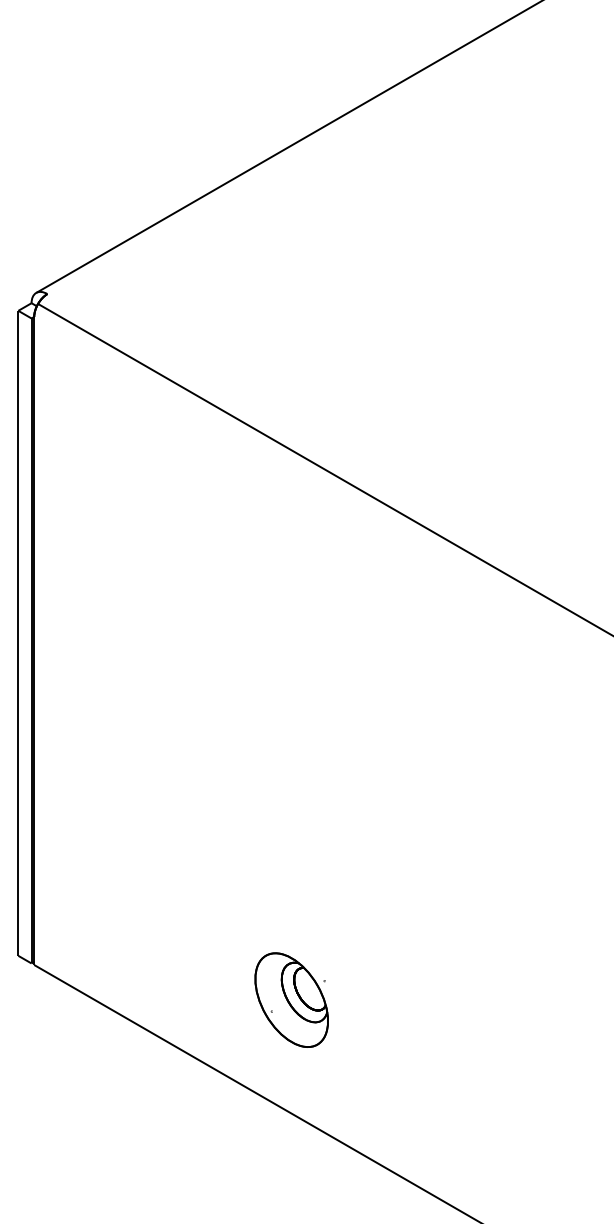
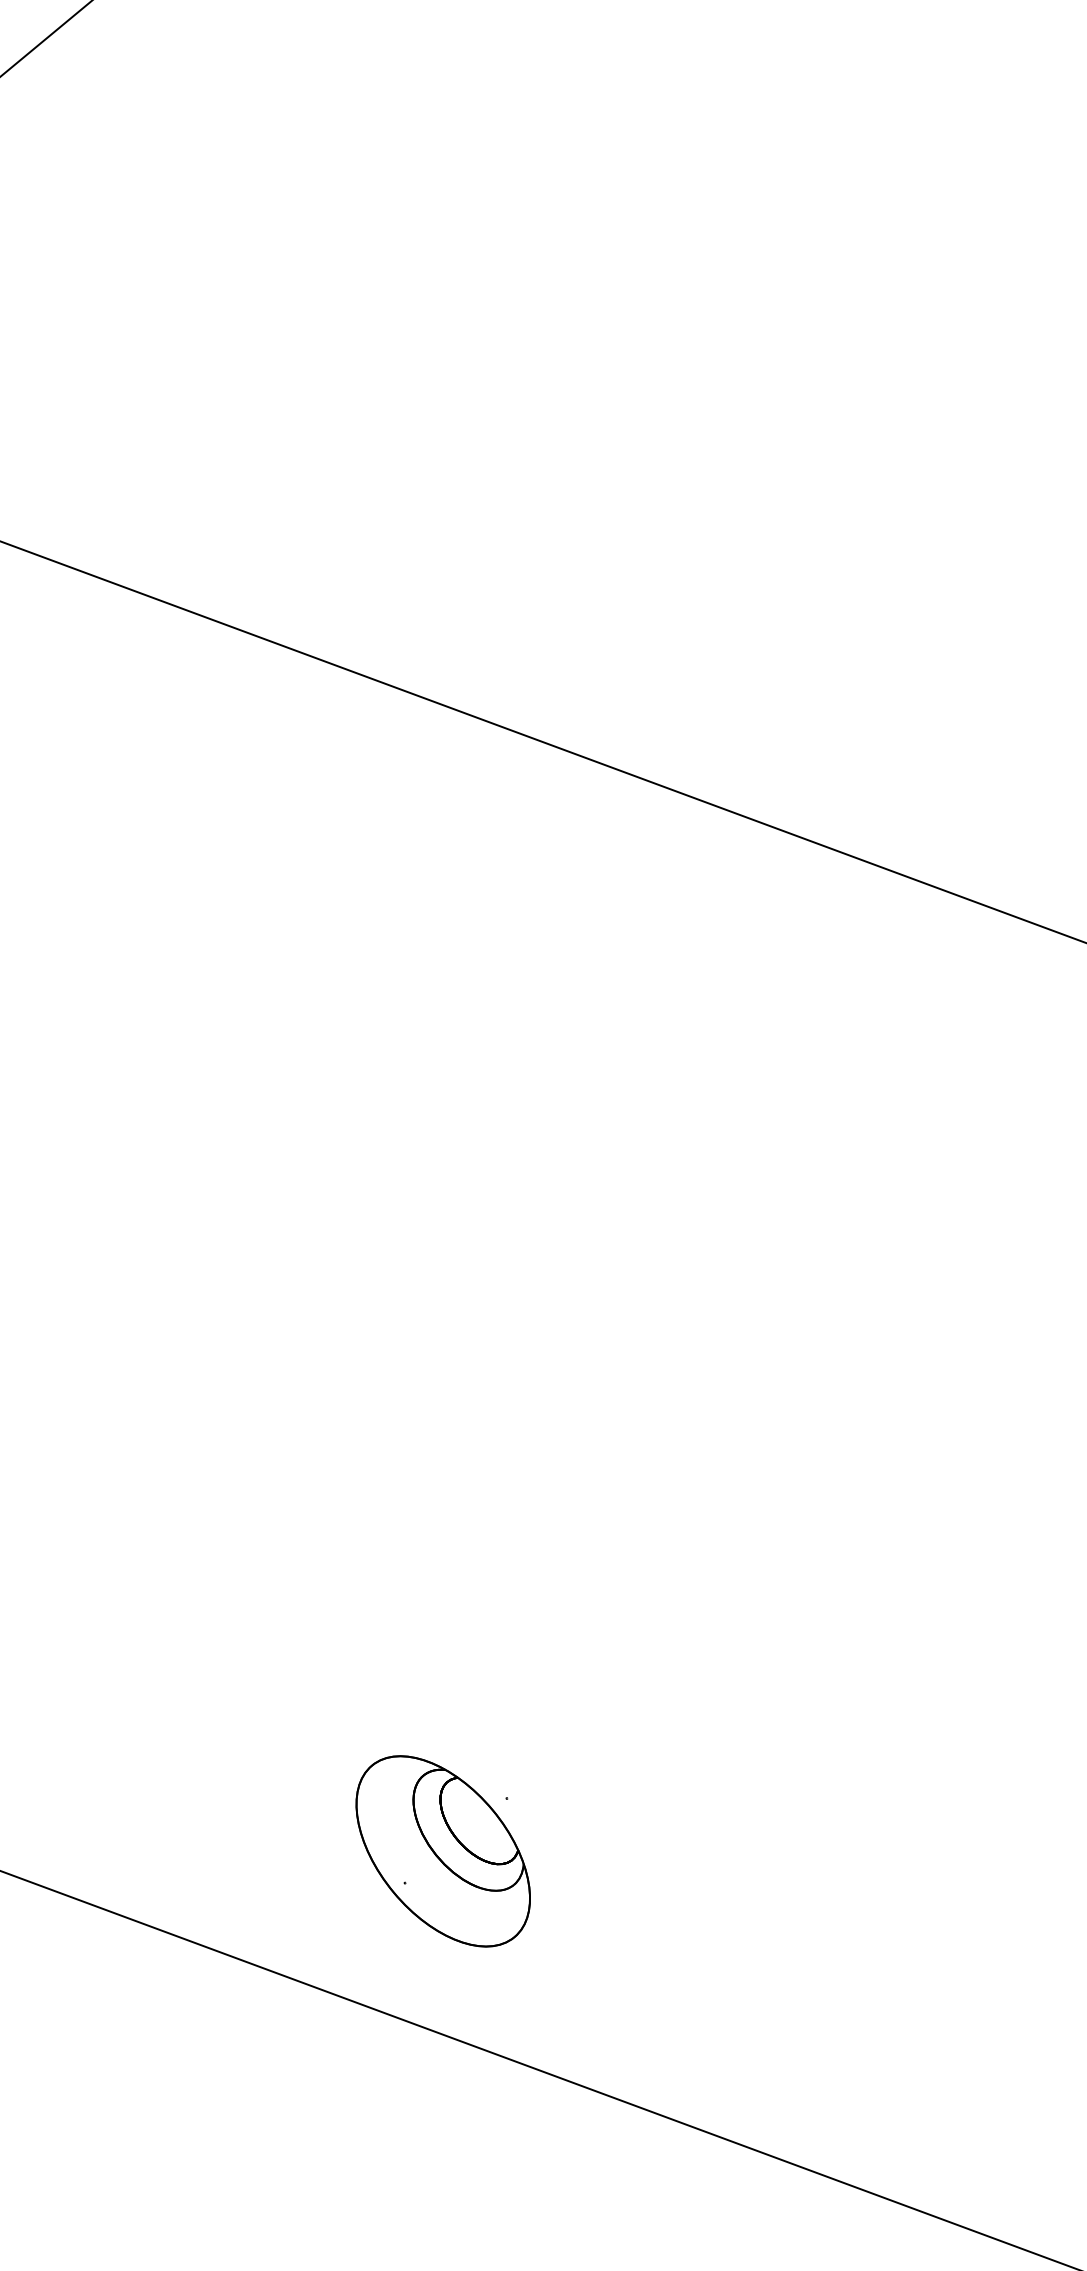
part: (291, 999) -> (442, 1850), moved

